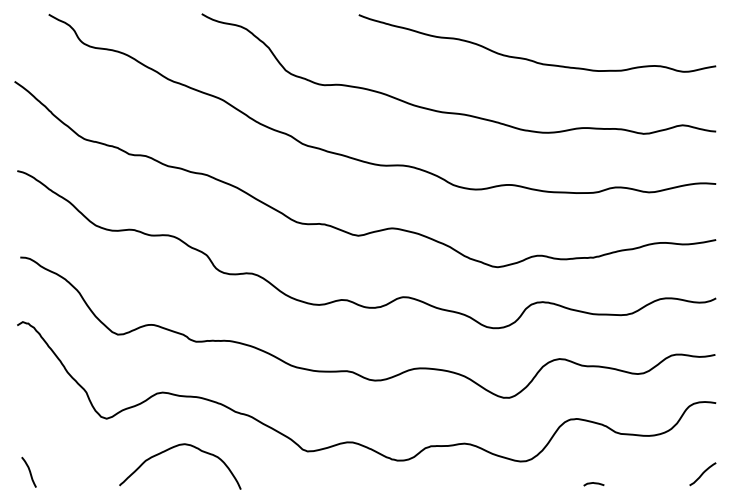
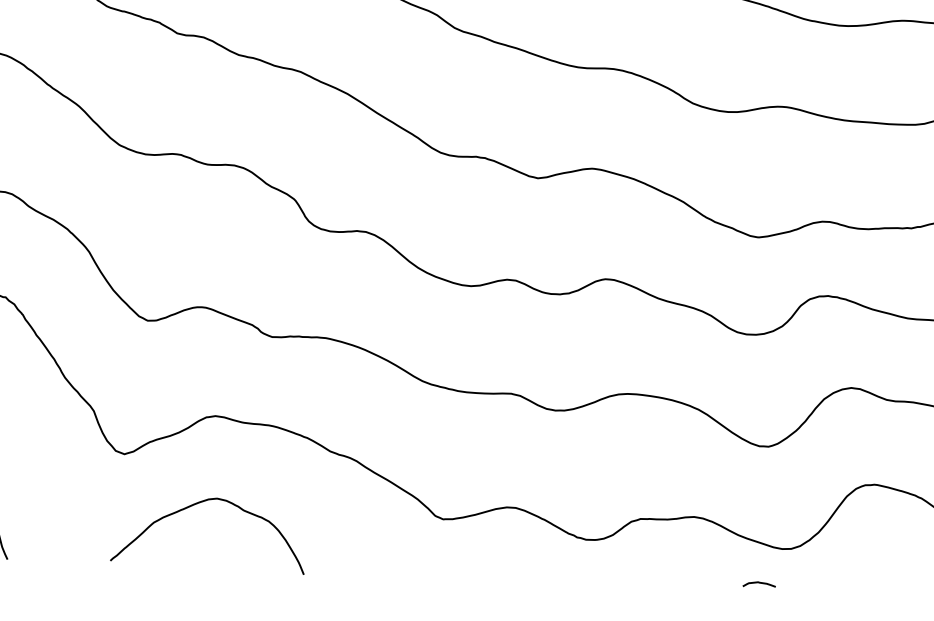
curve: (173, 448) -> (198, 504), moved
curve: (593, 483) -> (758, 583), moved

